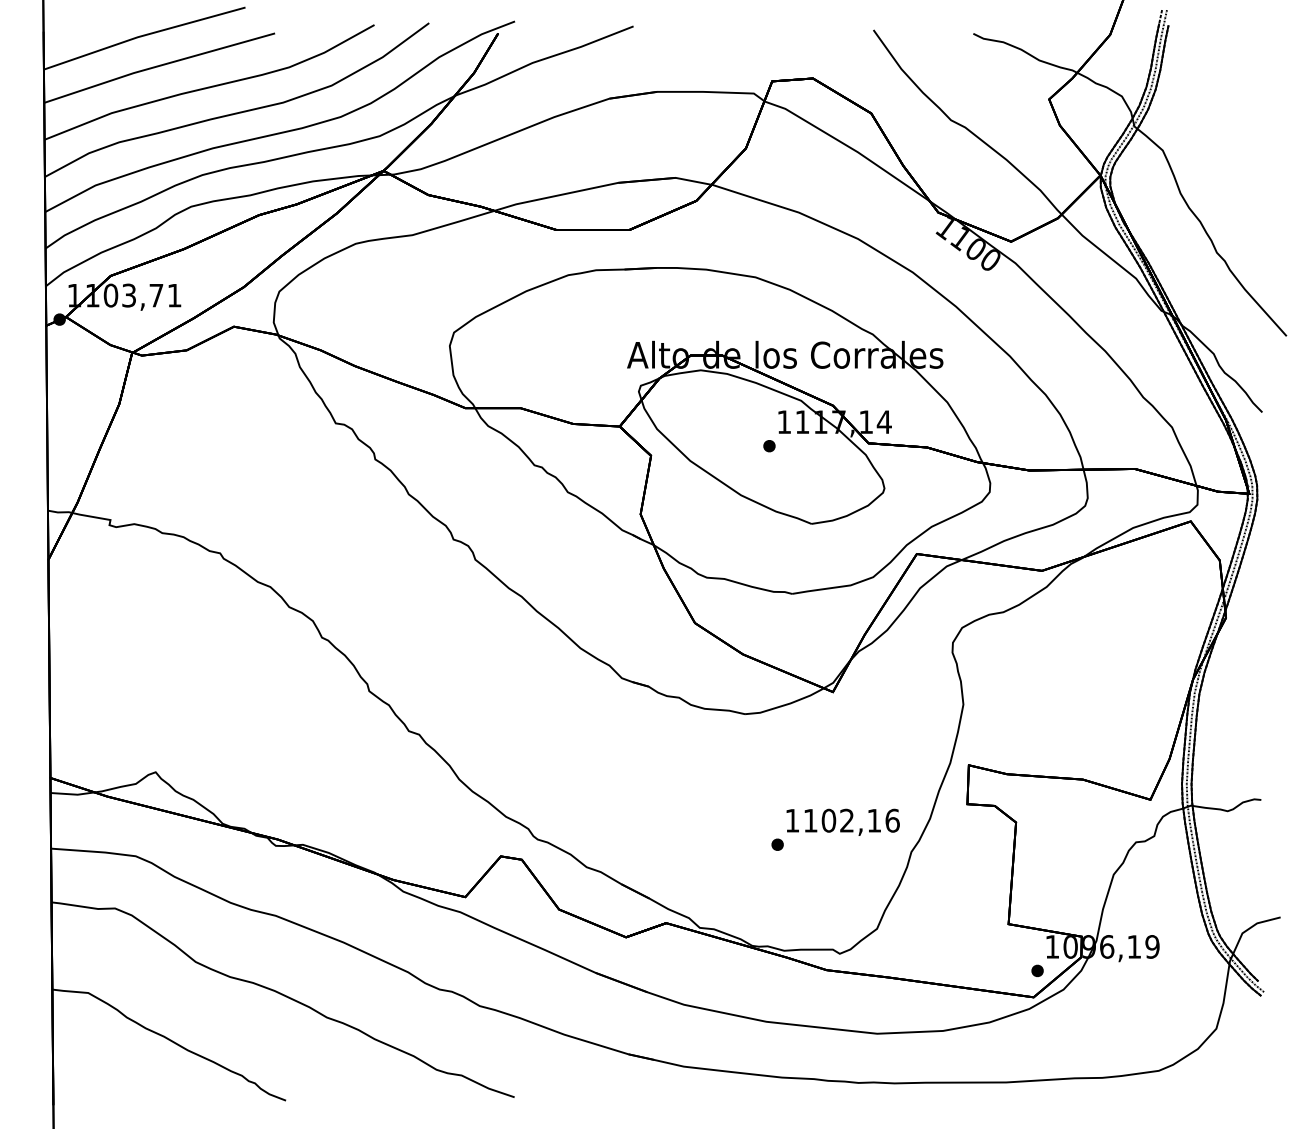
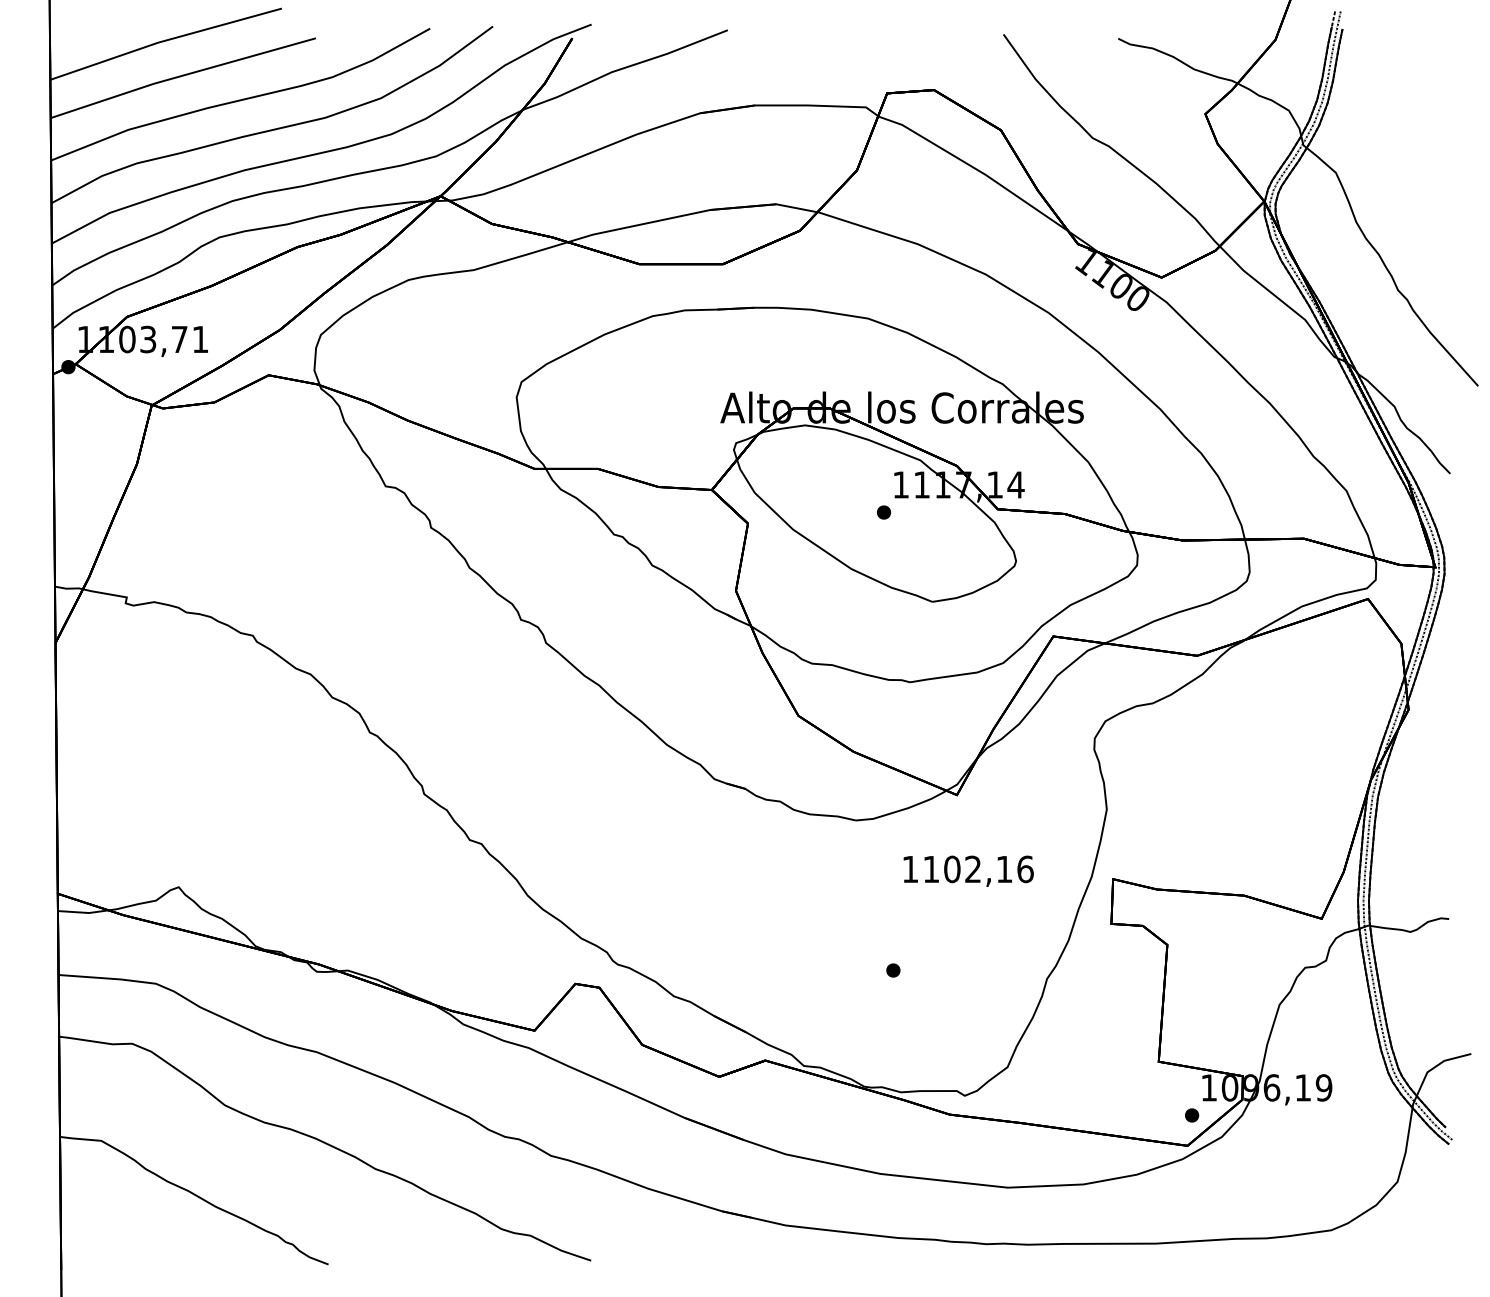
text: (842, 821) -> (967, 870), moved

